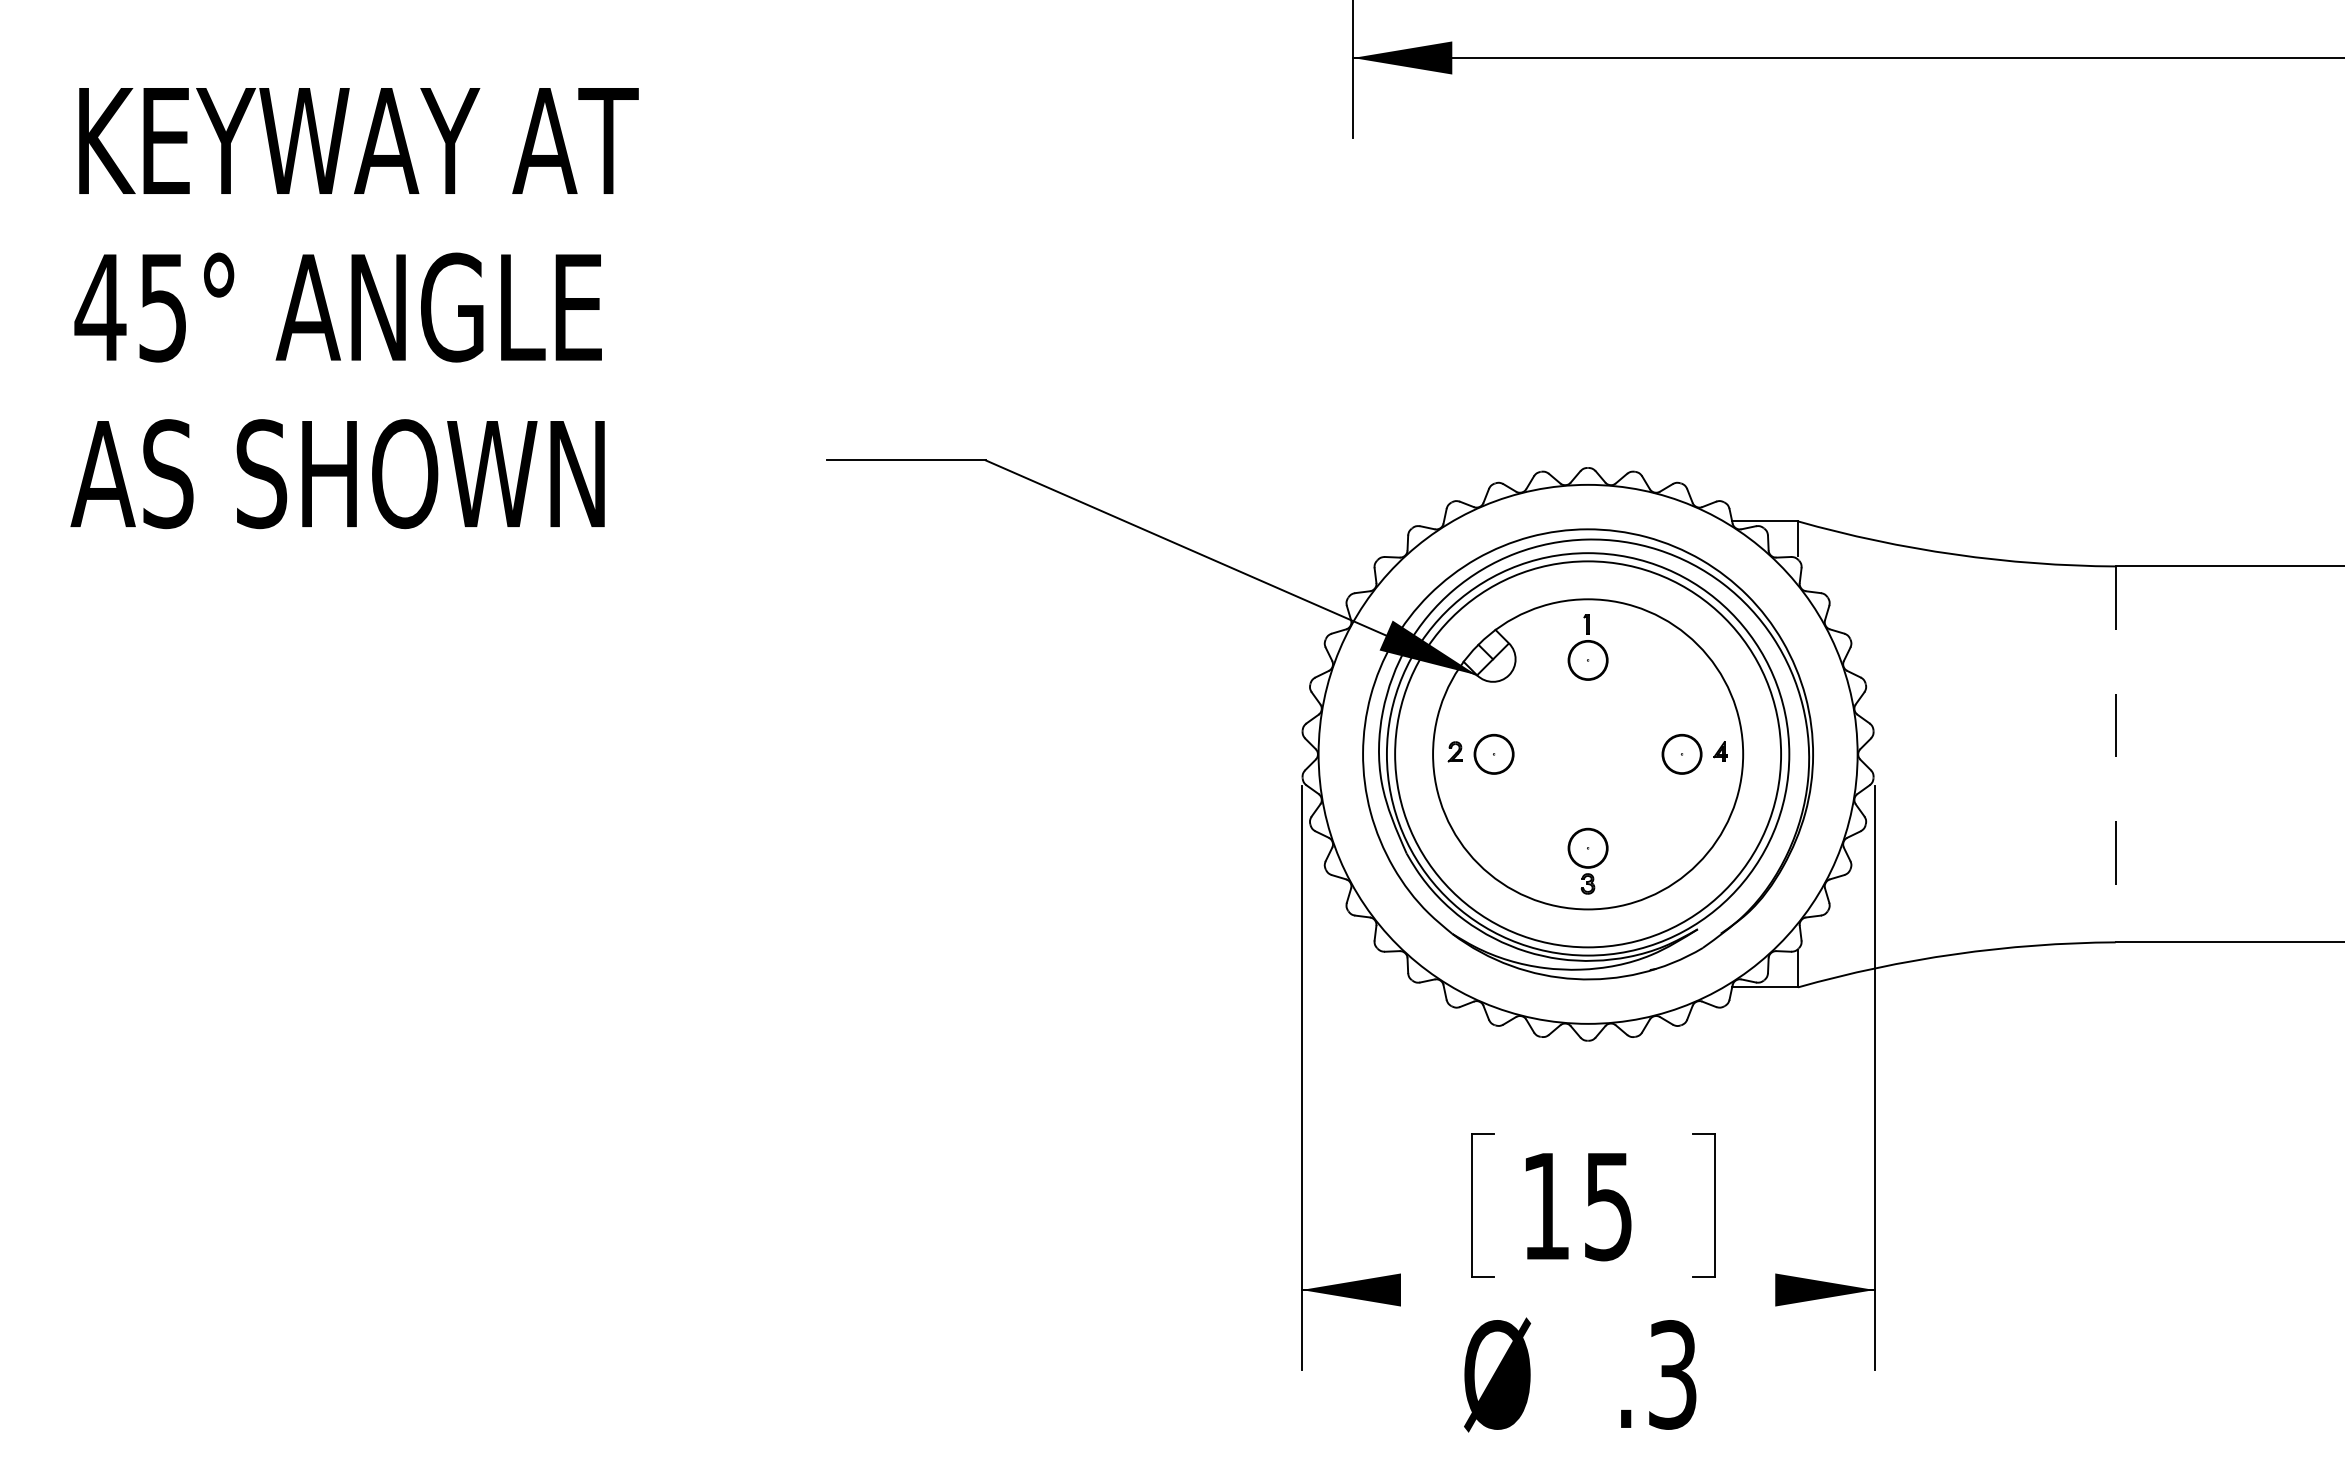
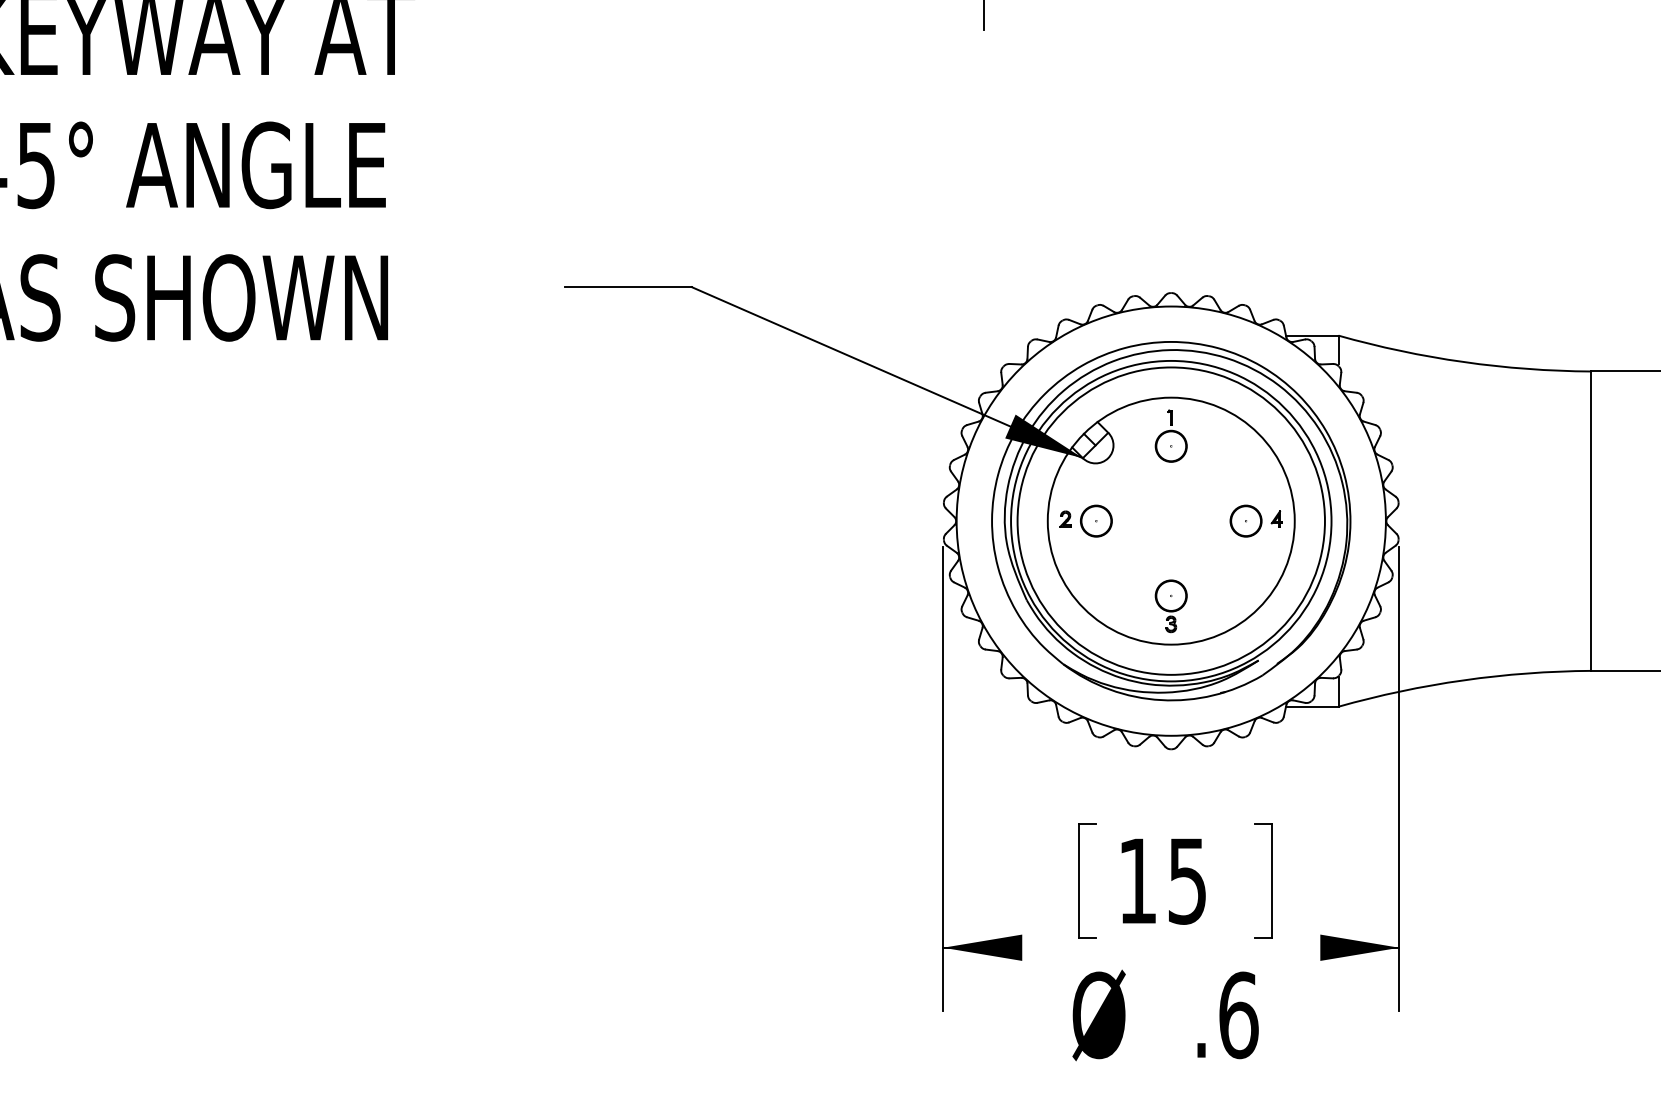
line: (2115, 754) -> (1591, 521), dashed -> solid
text: (1673, 1374) -> (1239, 1015), .3 -> .6

